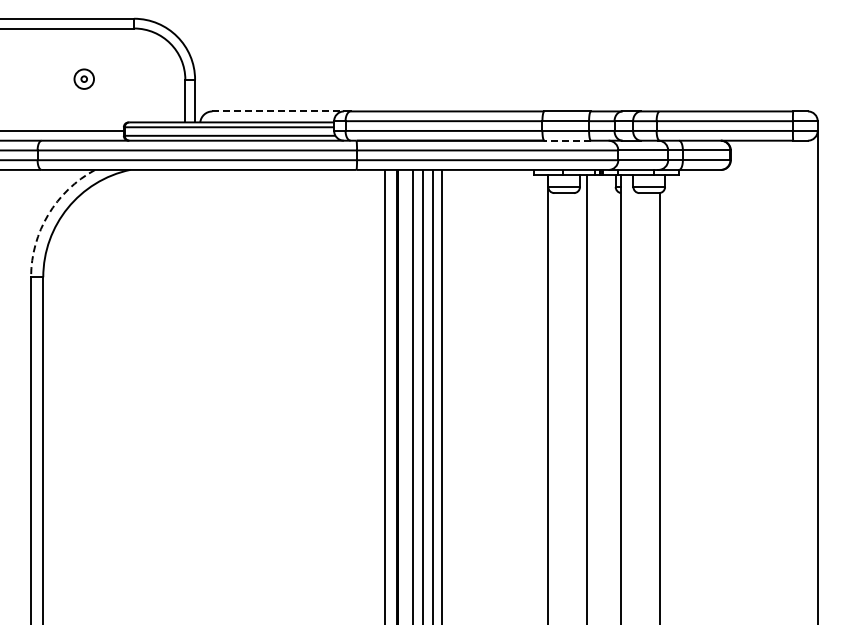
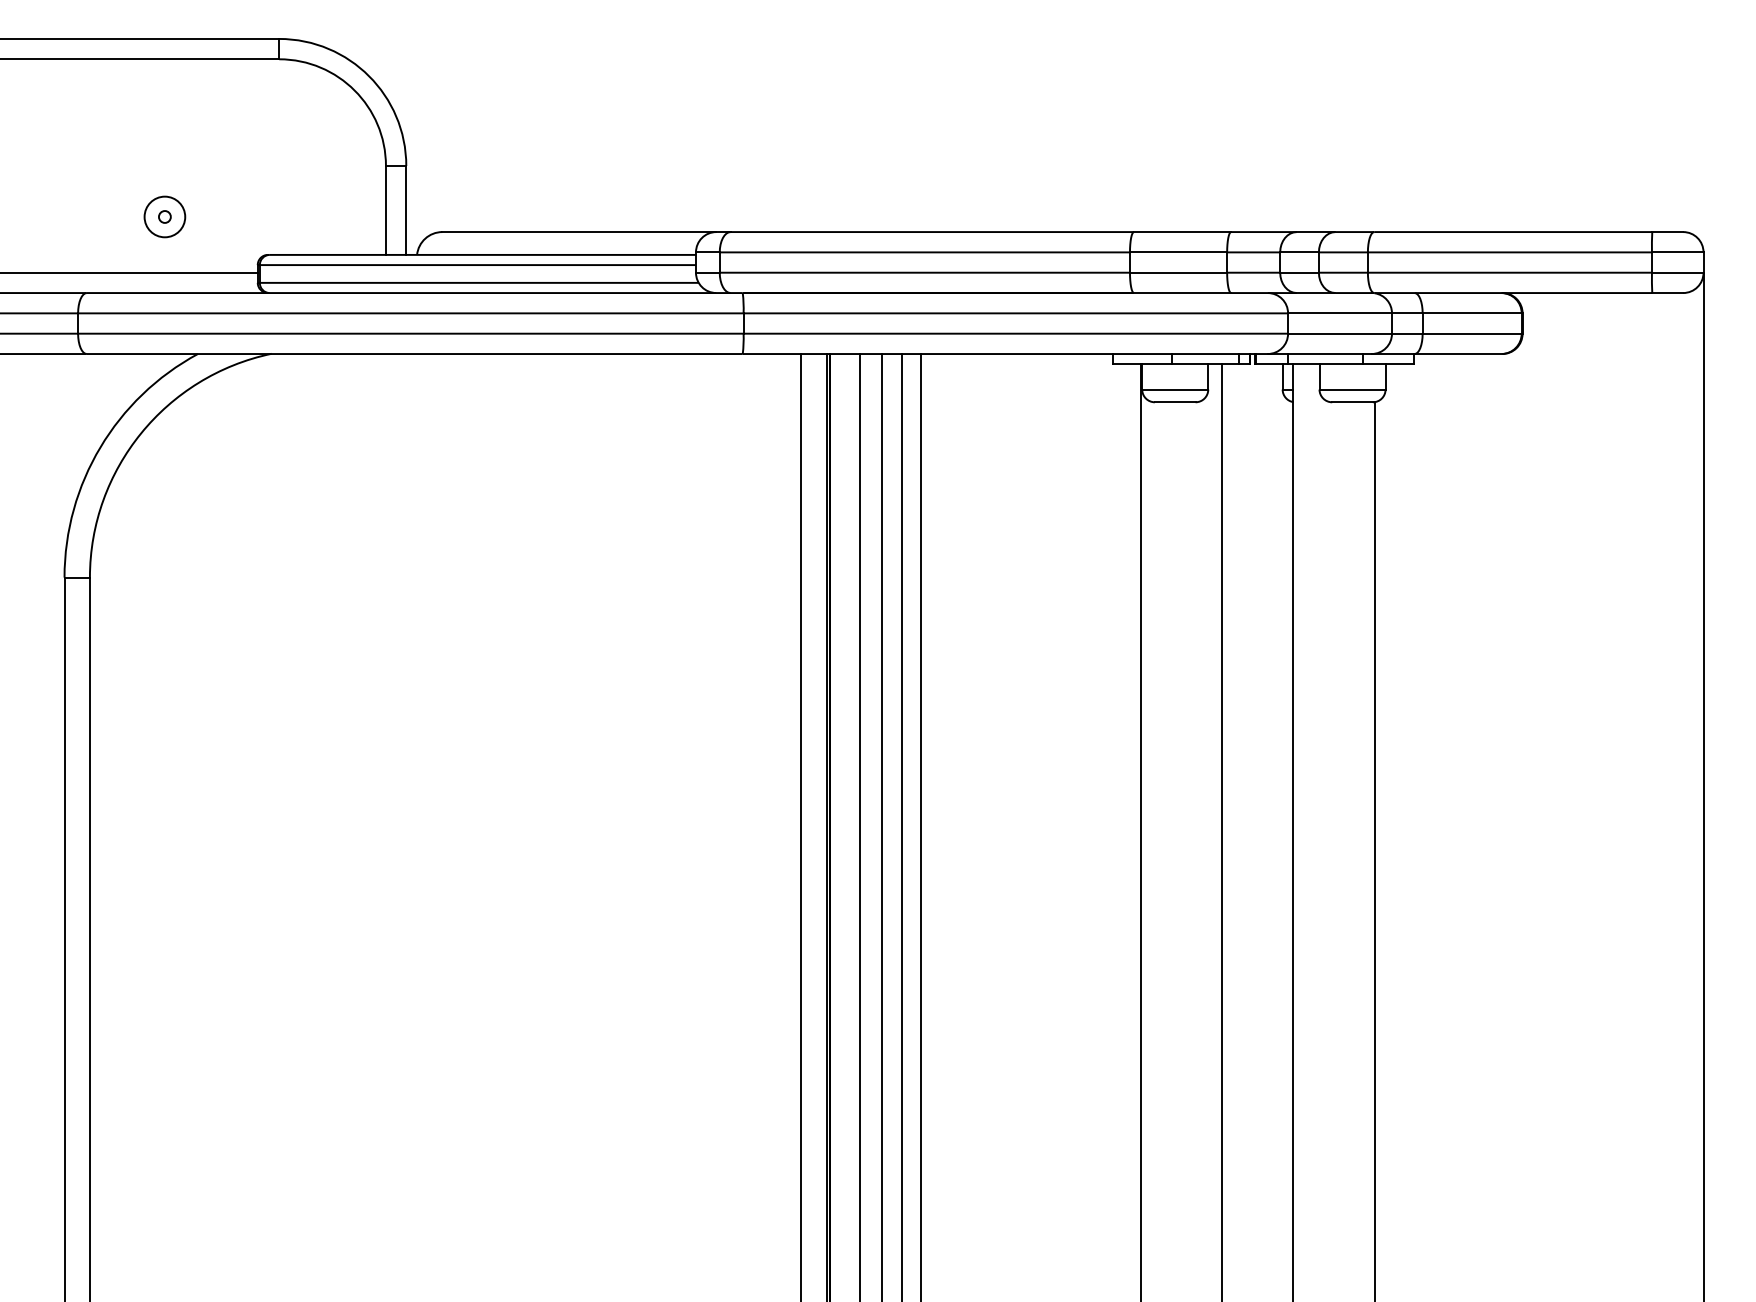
part: (83, 78) -> (163, 215), moved
line: (278, 111) -> (580, 232), dashed -> solid
line: (567, 140) -> (1182, 292), dashed -> solid
arc: (48, 214) -> (100, 446), dashed -> solid

